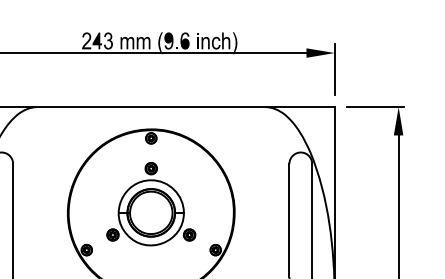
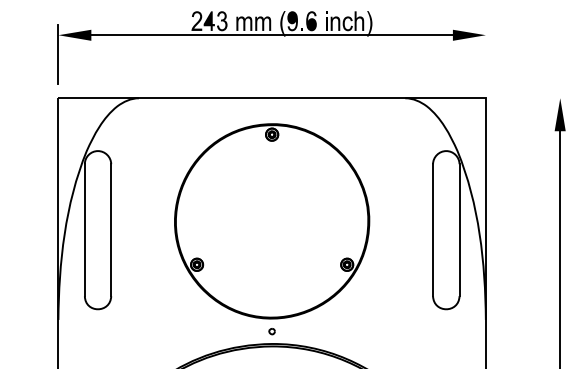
line: (334, 69) -> (485, 54), removed
line: (374, 107) -> (532, 98), removed
part: (150, 204) -> (271, 211), removed

